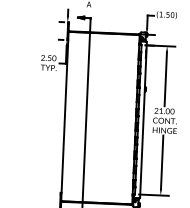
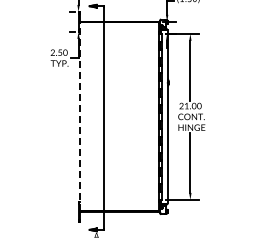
line: (65, 116) -> (80, 116), solid -> dashed

